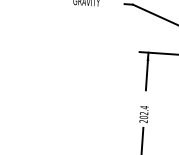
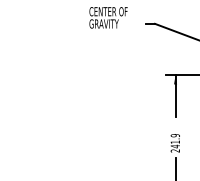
text: (144, 111) -> (175, 140), 202.4 -> 241.9

